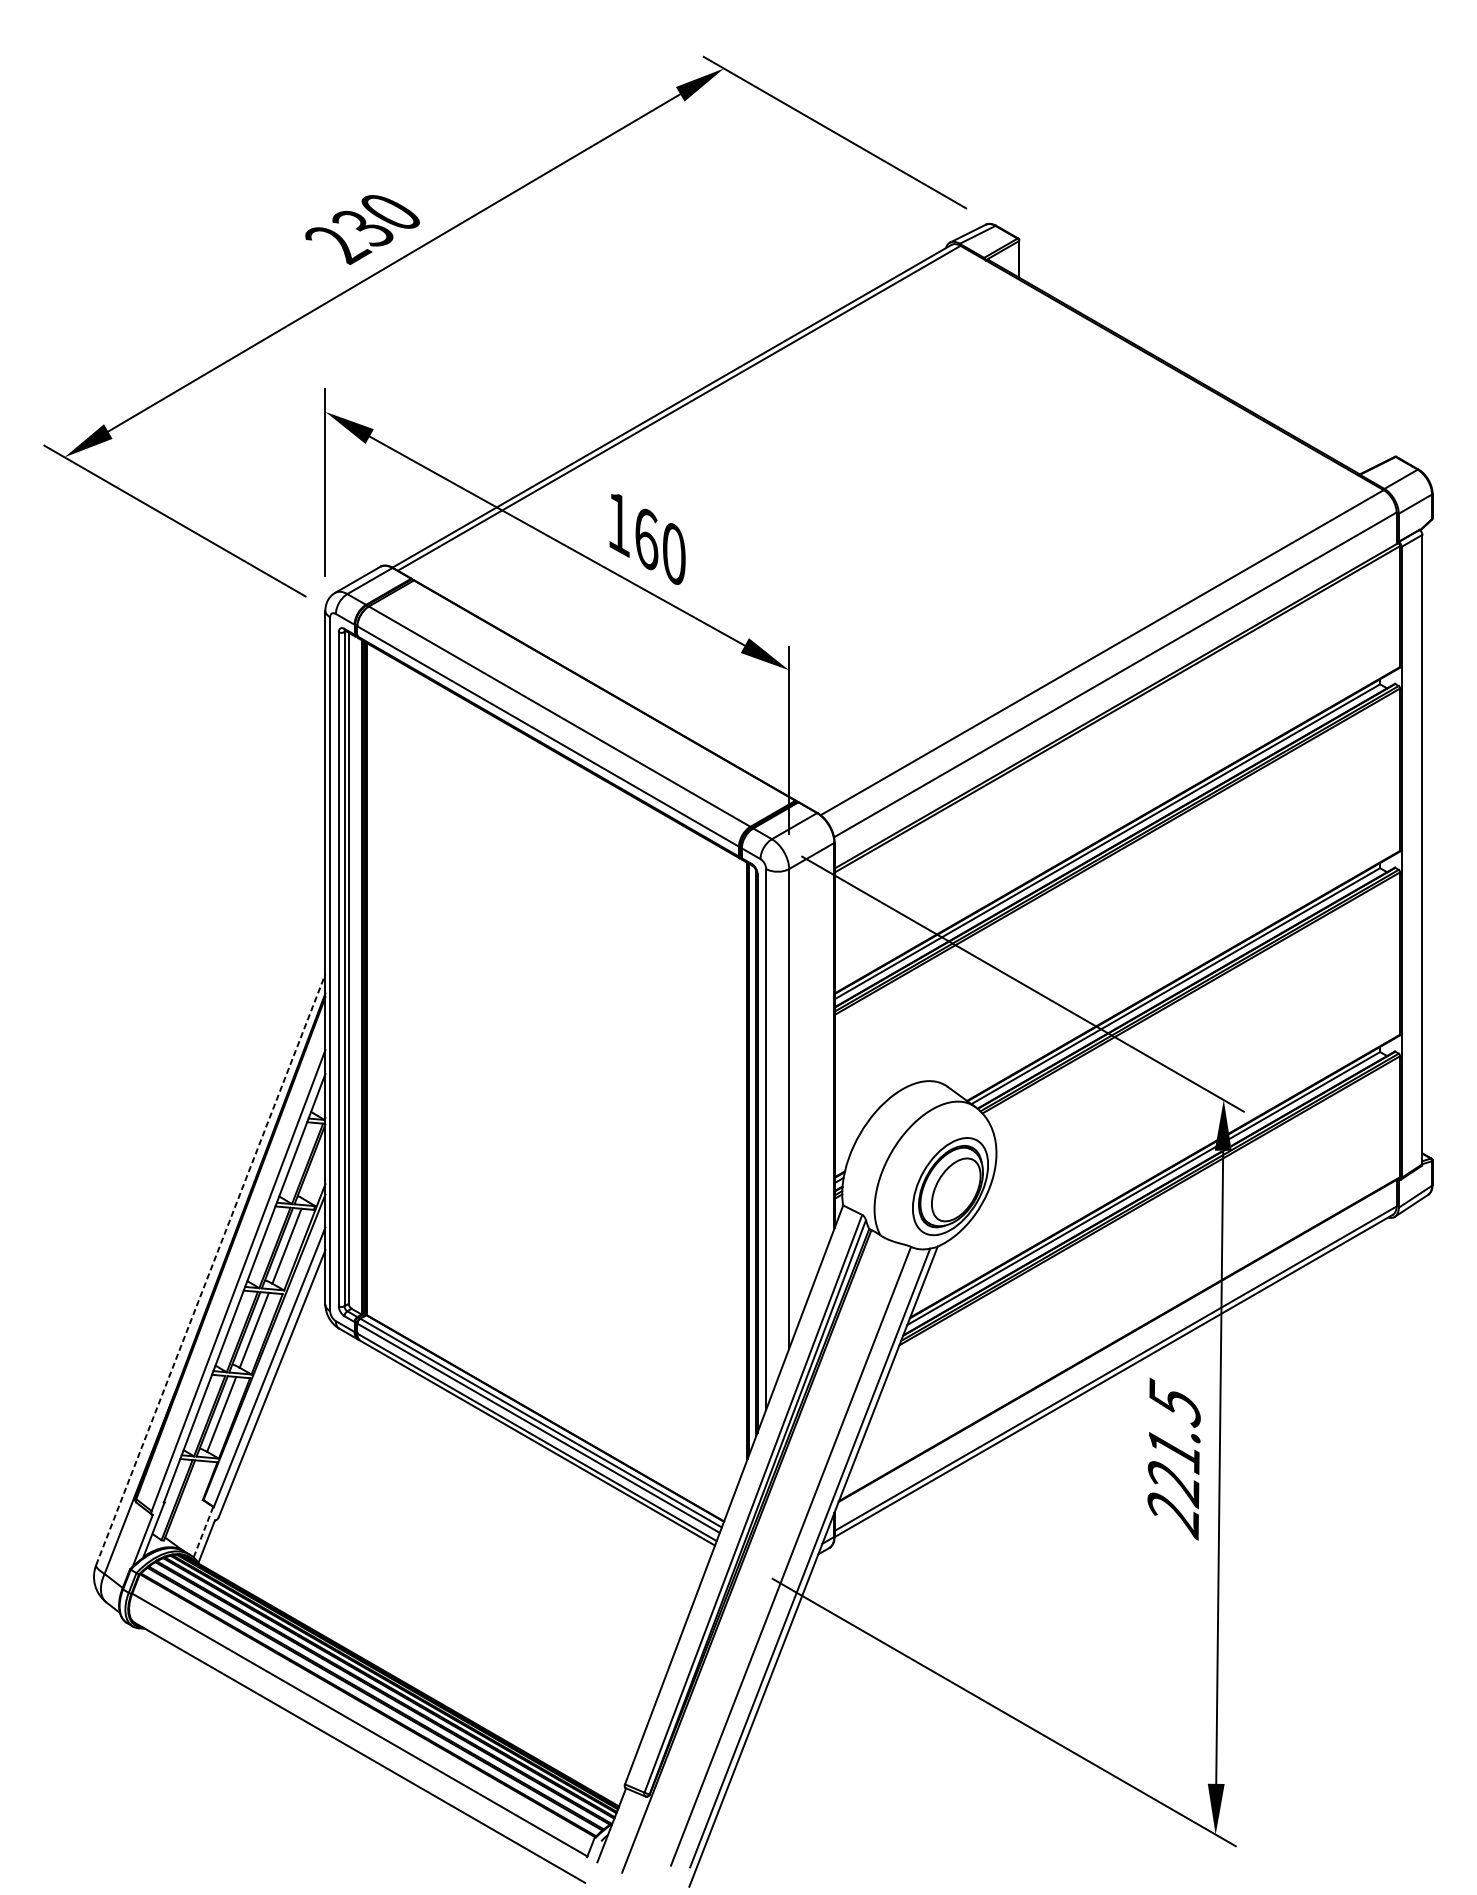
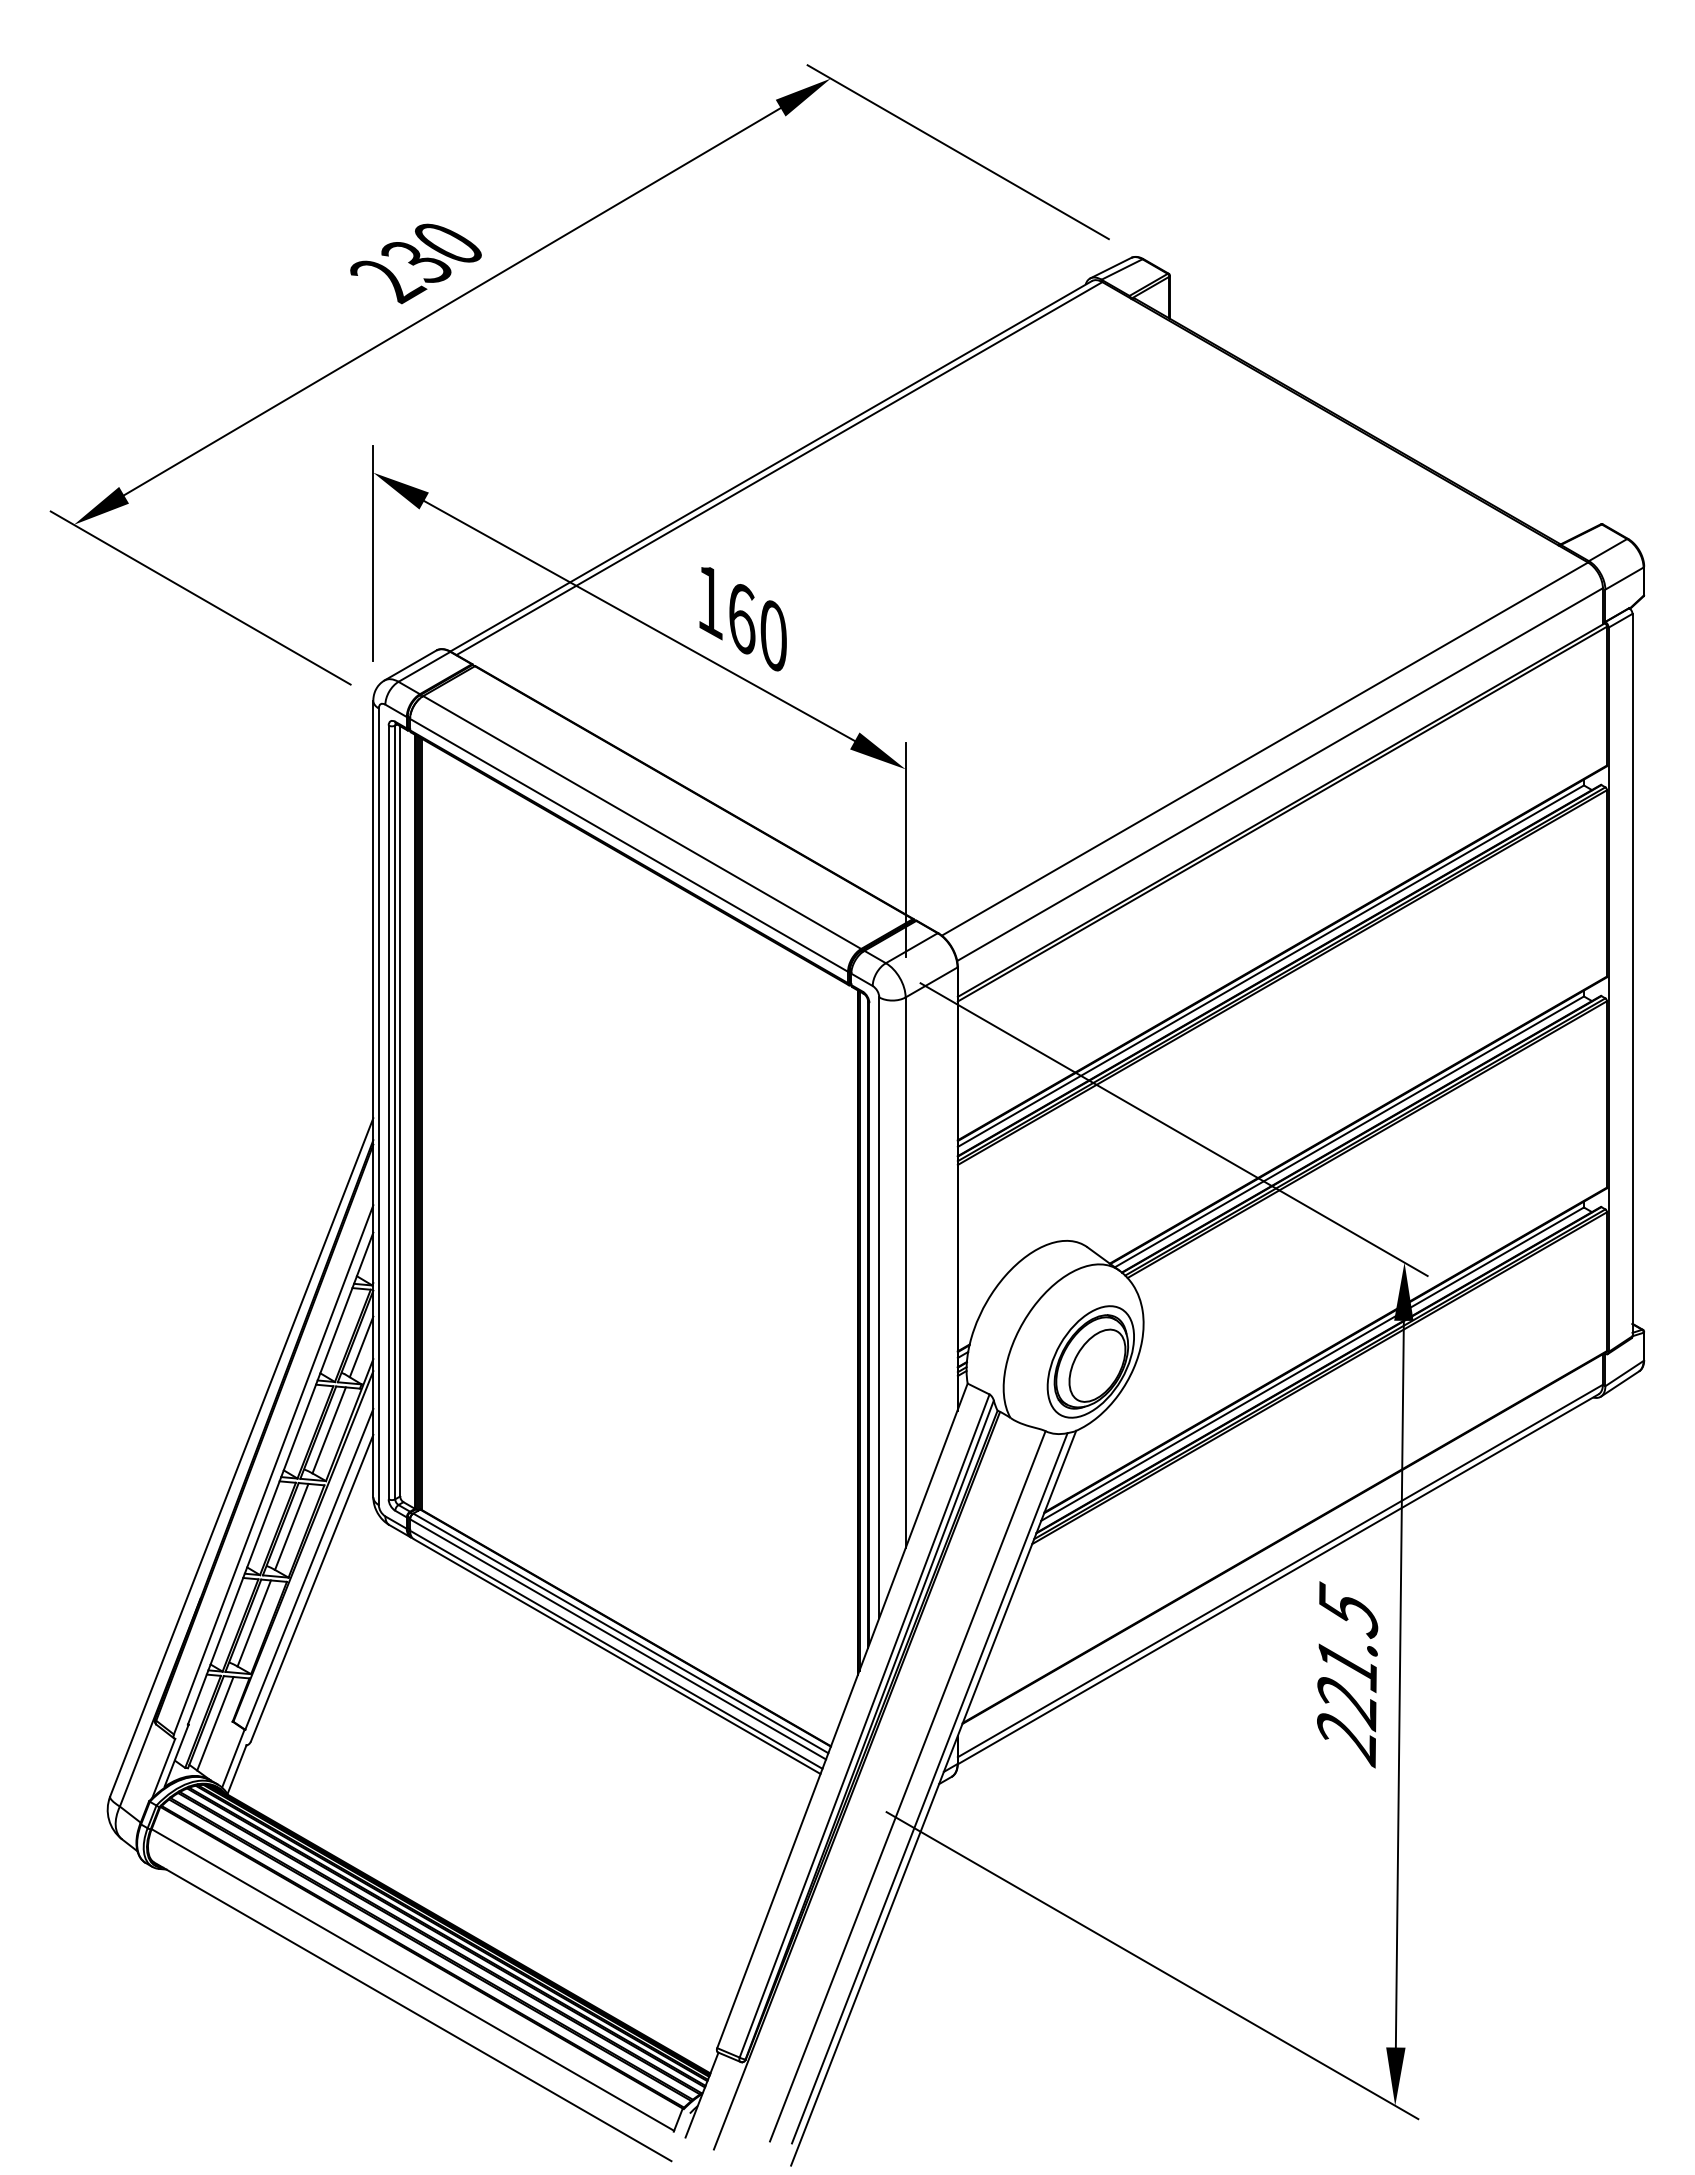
line: (315, 1173) -> (361, 1346), added
line: (210, 1269) -> (241, 1457), dashed -> solid
line: (187, 1501) -> (215, 1723), added
line: (203, 1532) -> (233, 1759), dashed -> solid

